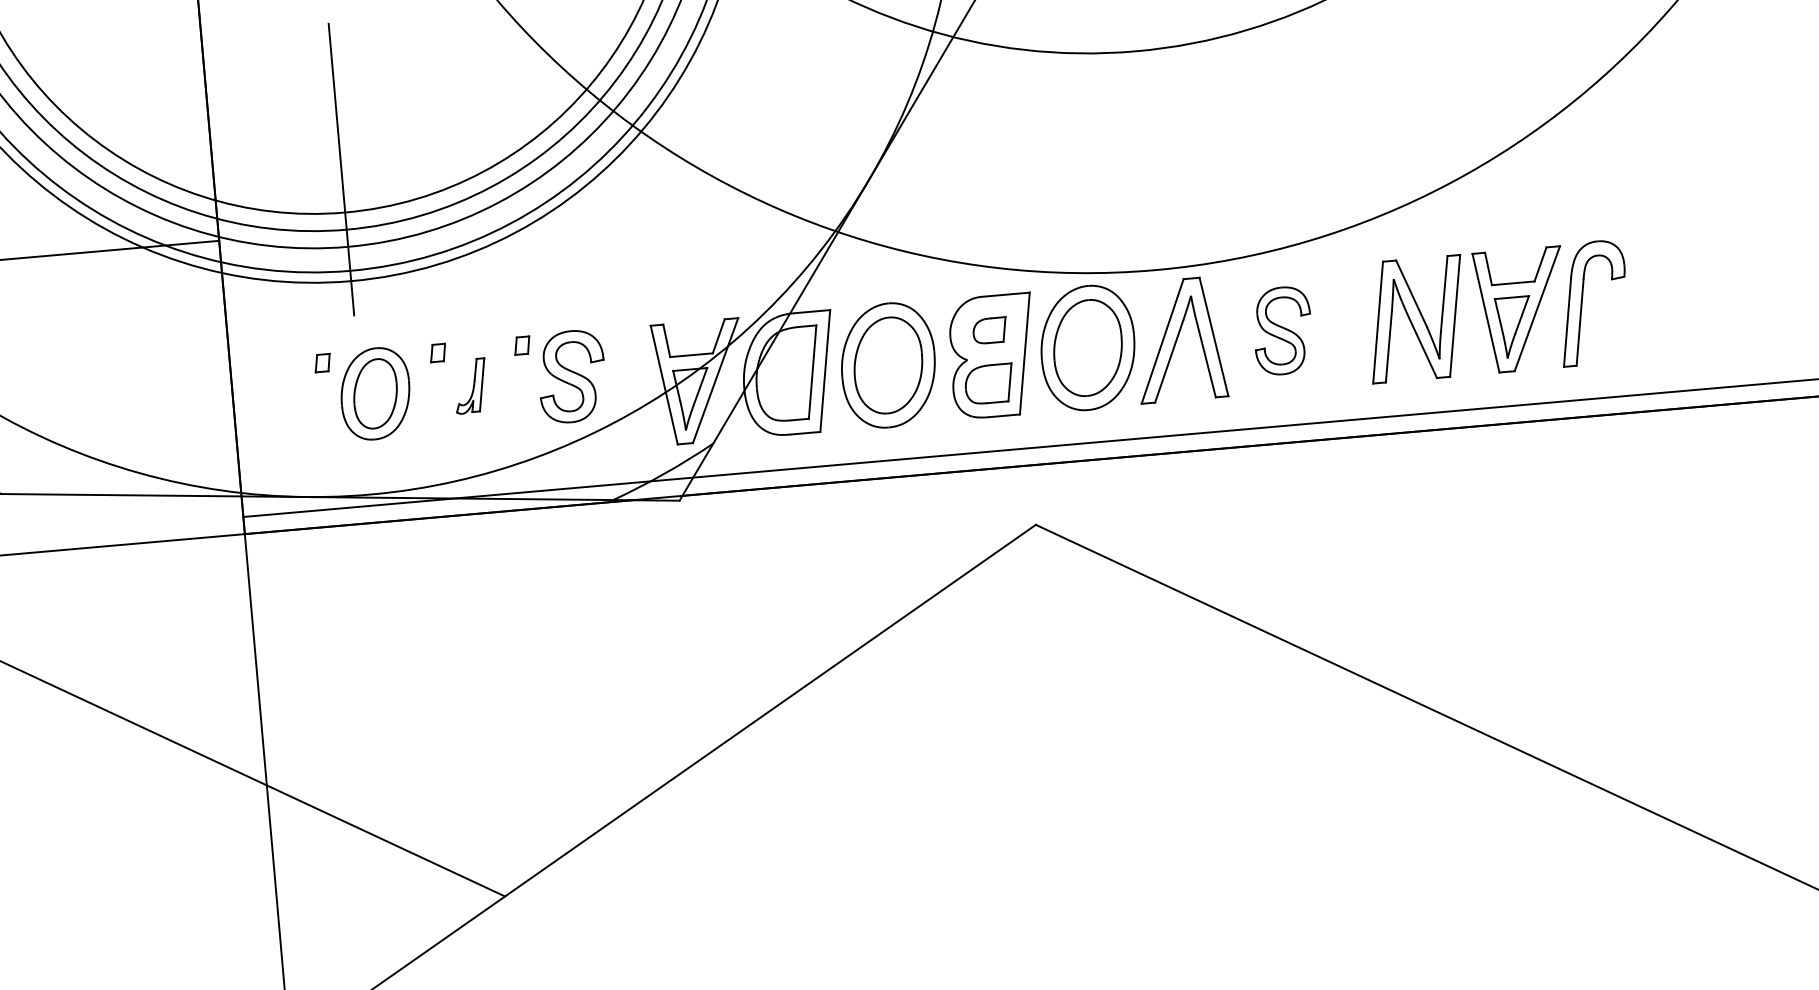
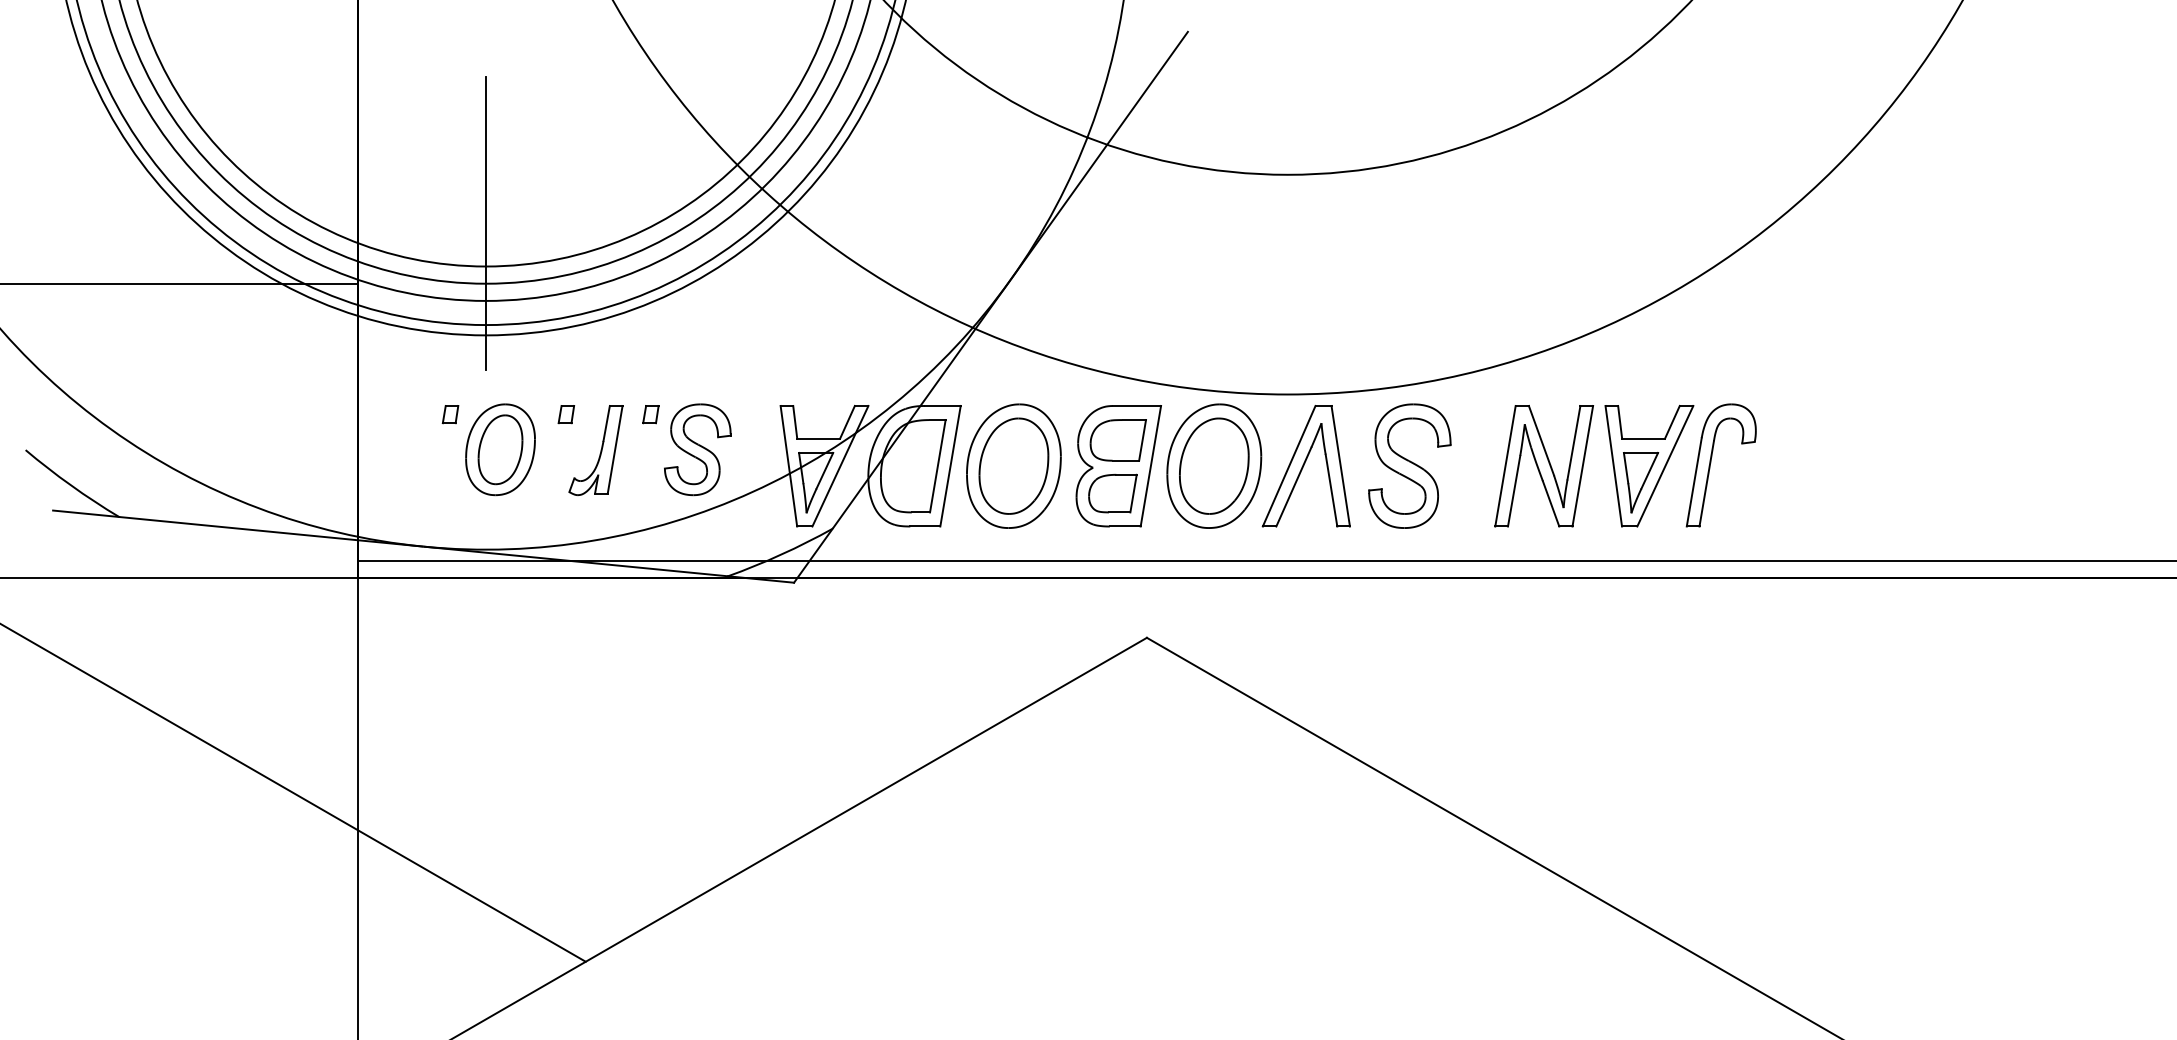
part: (989, 330) -> (1117, 440), size x1.67
part: (1282, 330) -> (1409, 465), size x1.43
part: (470, 386) -> (595, 450), size x1.67

